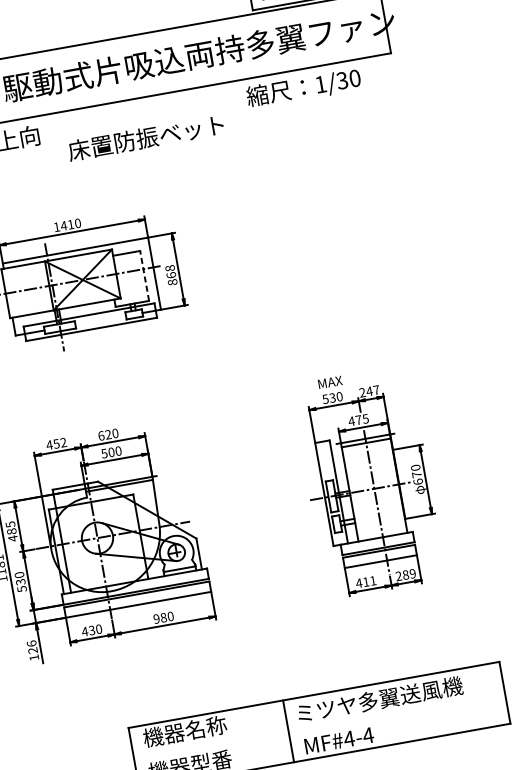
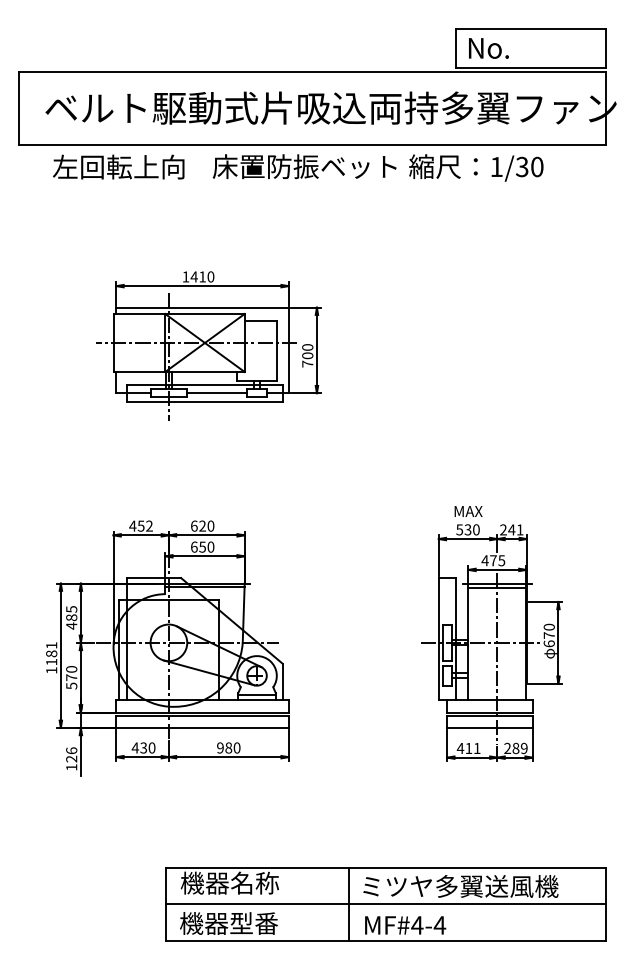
text: (303, 87) -> (476, 167), moved
text: (145, 137) -> (304, 166), moved
text: (171, 275) -> (307, 355), 868 -> 700
line: (144, 276) -> (276, 351), dashed -> solid
line: (100, 320) -> (217, 393), added
text: (375, 389) -> (519, 529), 247 -> 241
text: (107, 452) -> (198, 546), 500 -> 650
text: (20, 581) -> (71, 677), 530 -> 570
line: (319, 726) -> (385, 904), added

